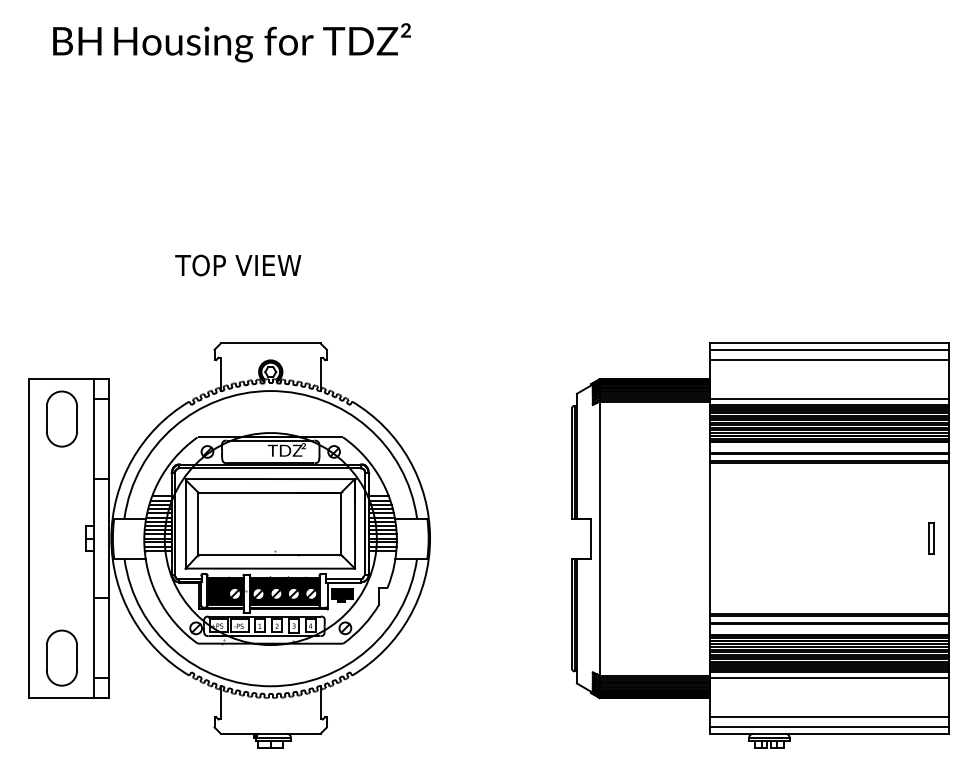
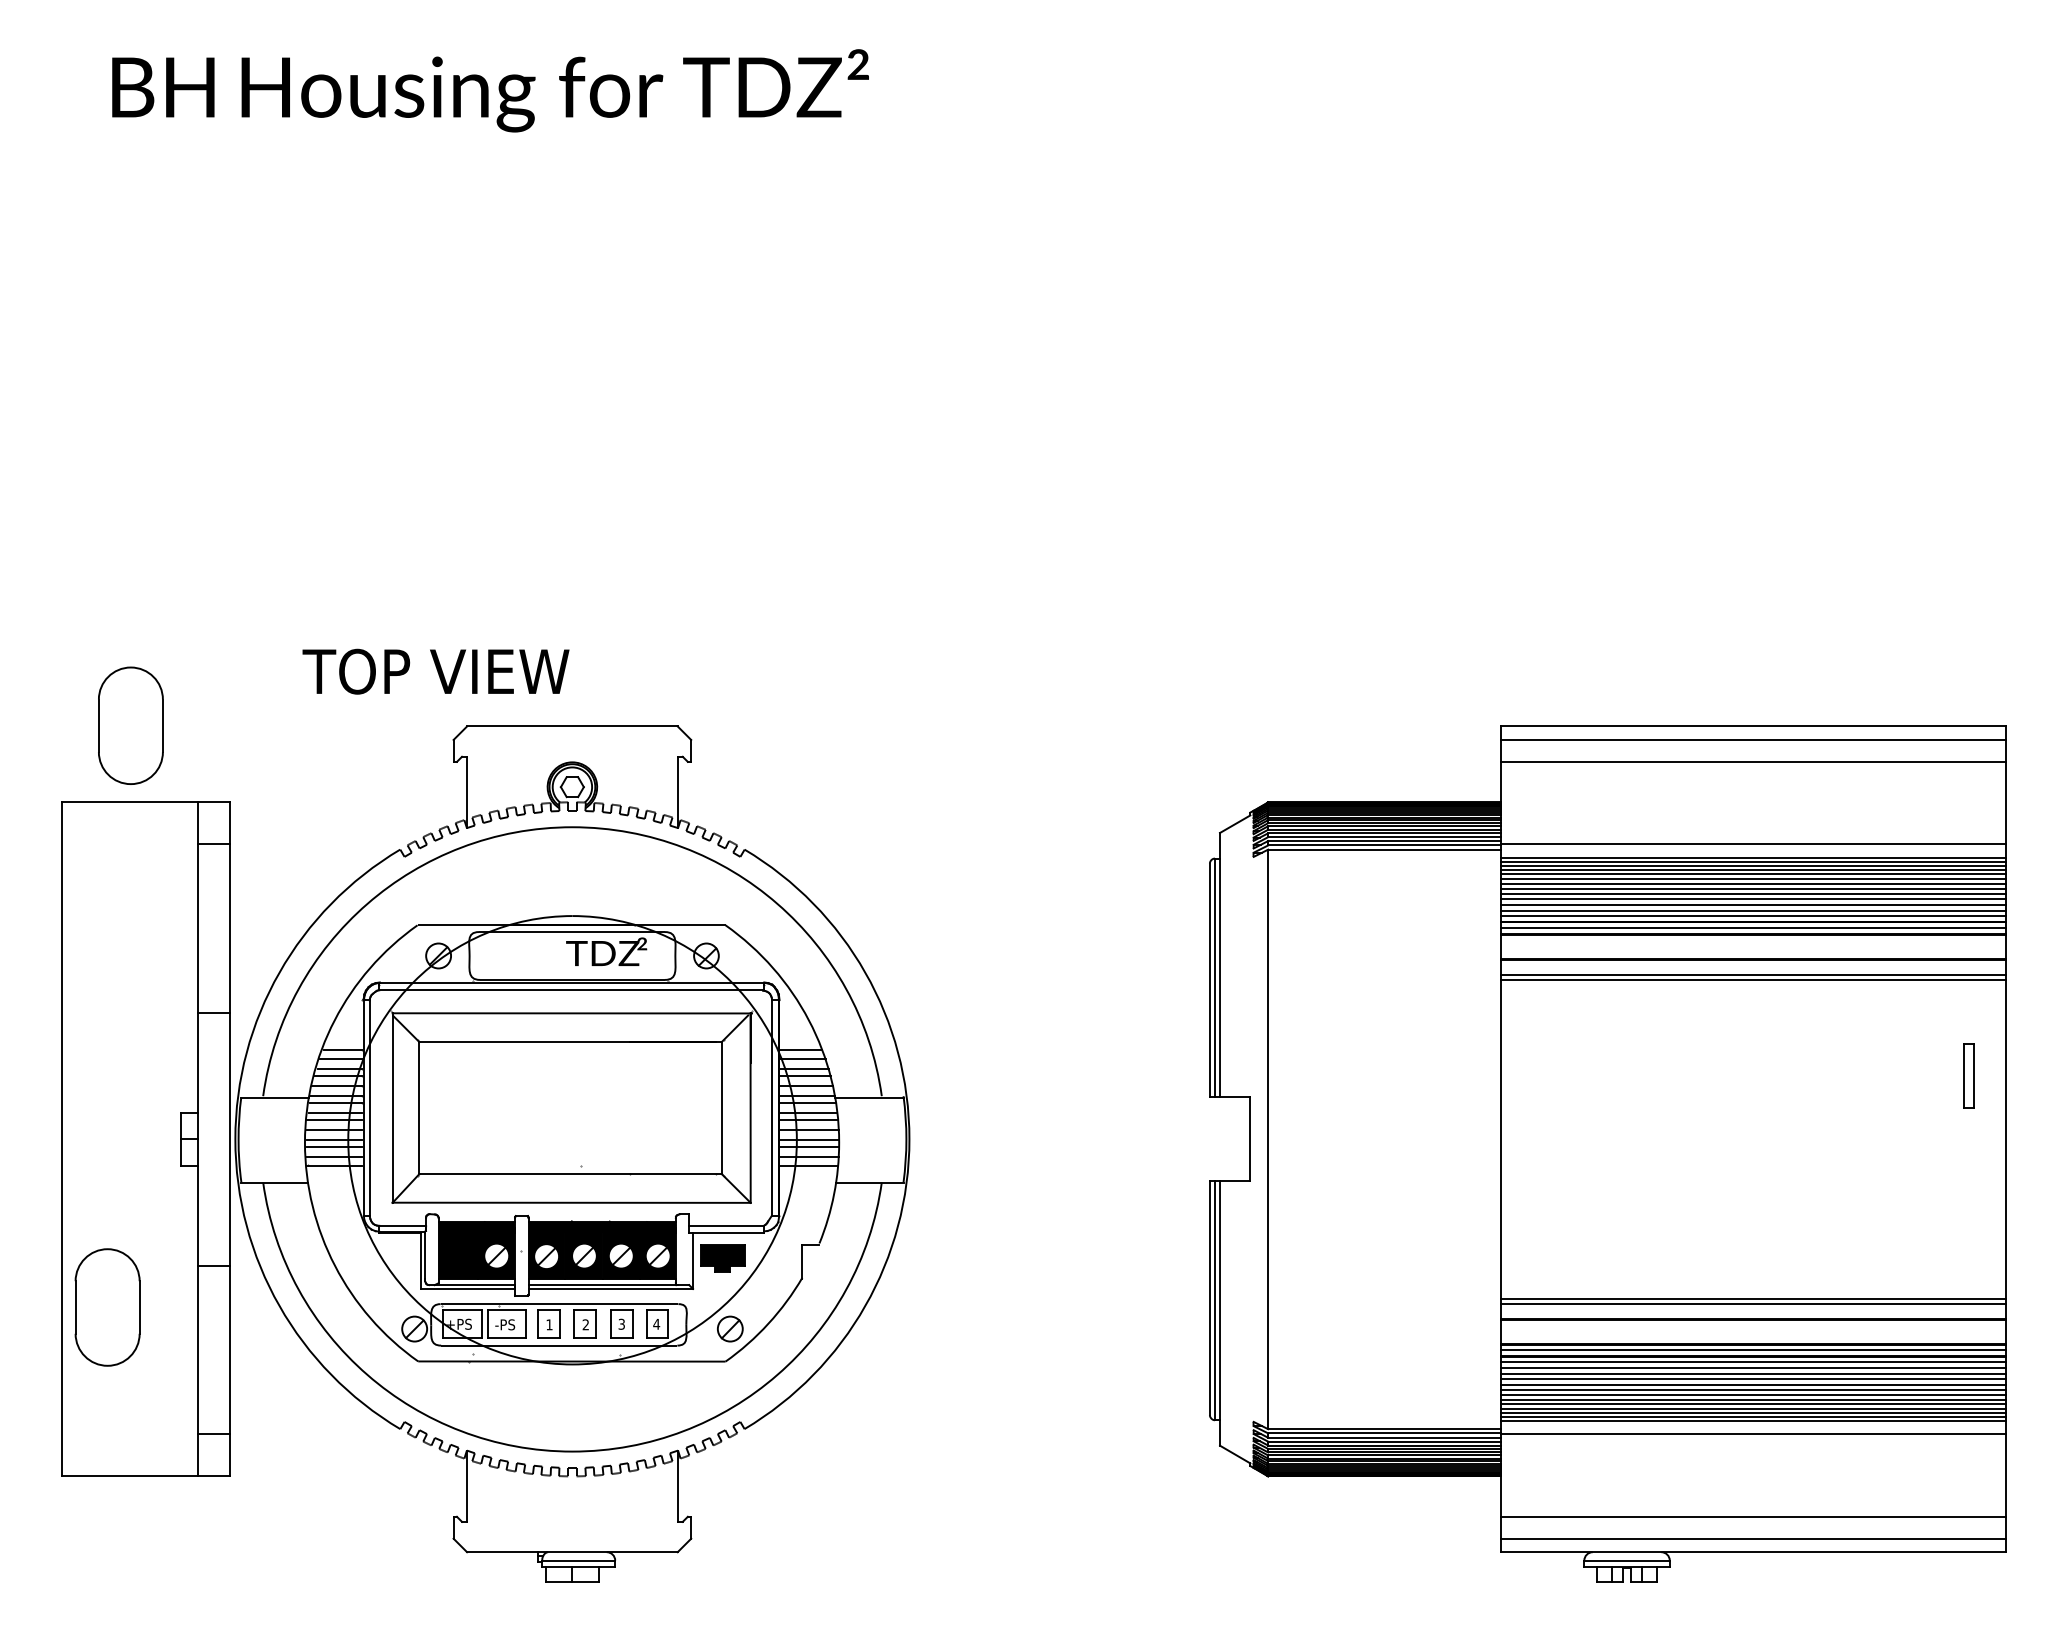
text: (238, 265) -> (436, 671), moved
part: (61, 418) -> (129, 724), moved
part: (931, 538) -> (1969, 1075), moved
part: (61, 657) -> (106, 1306), moved

